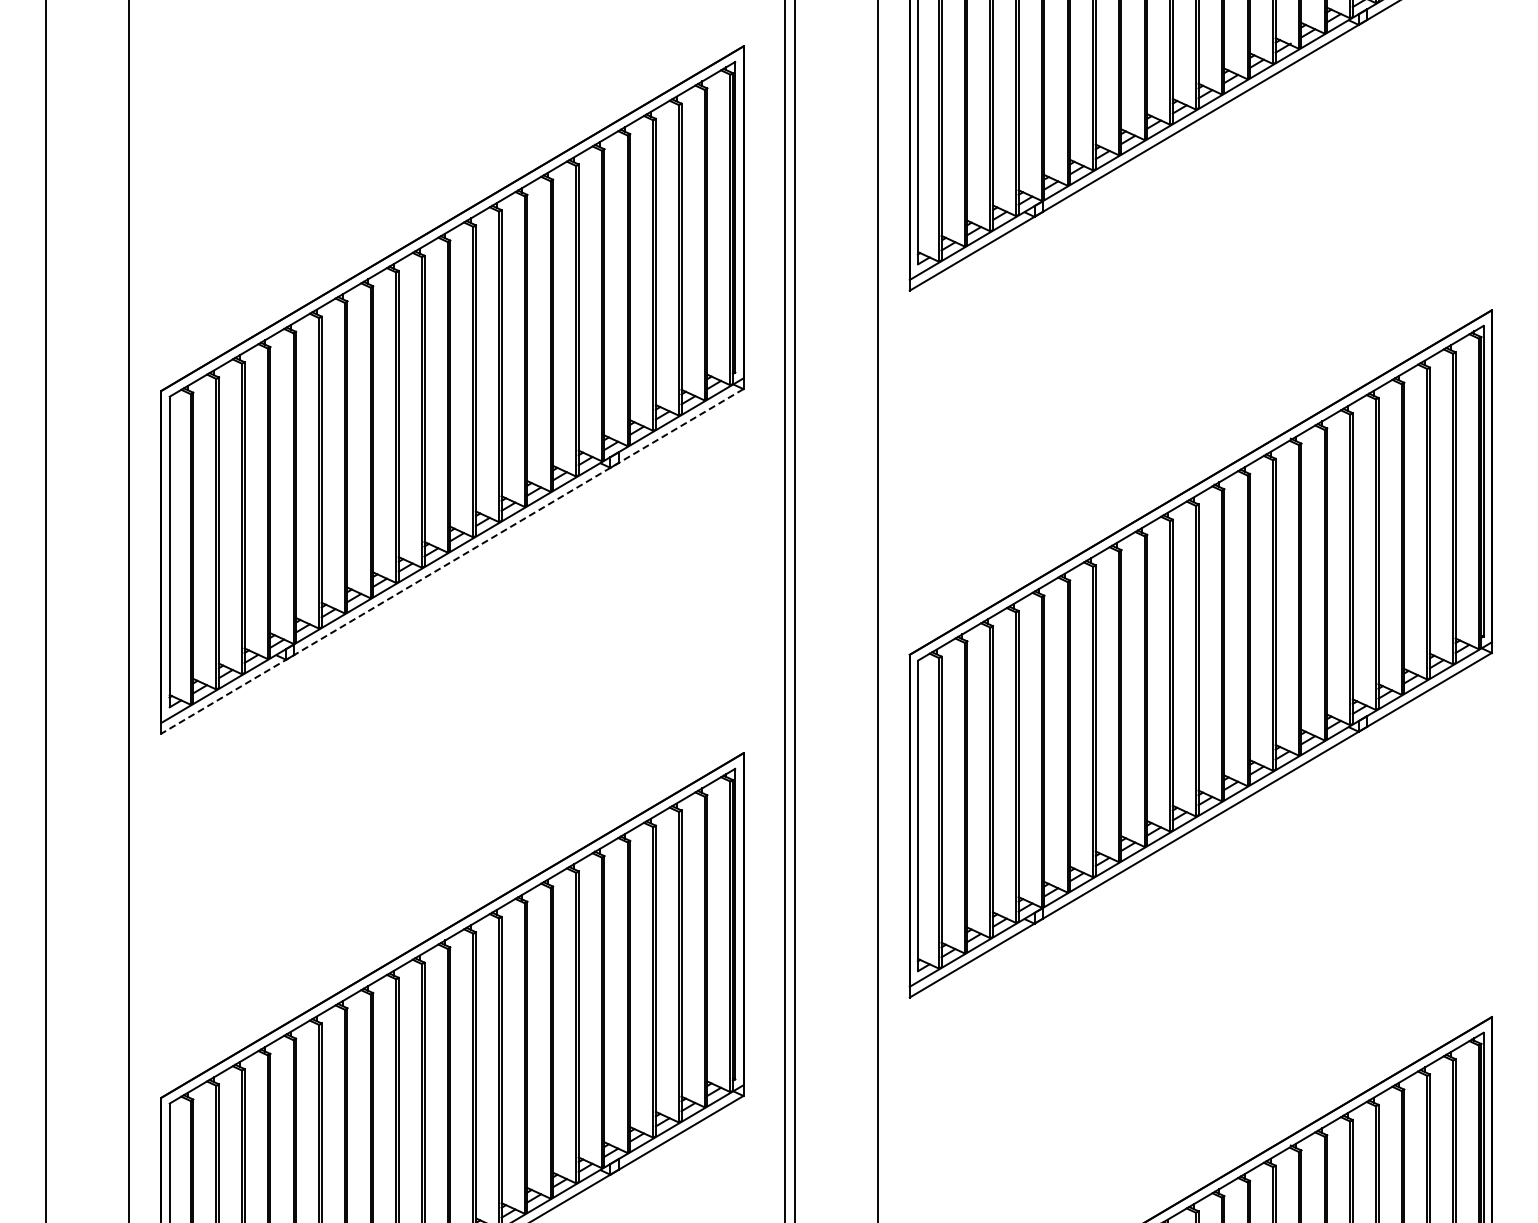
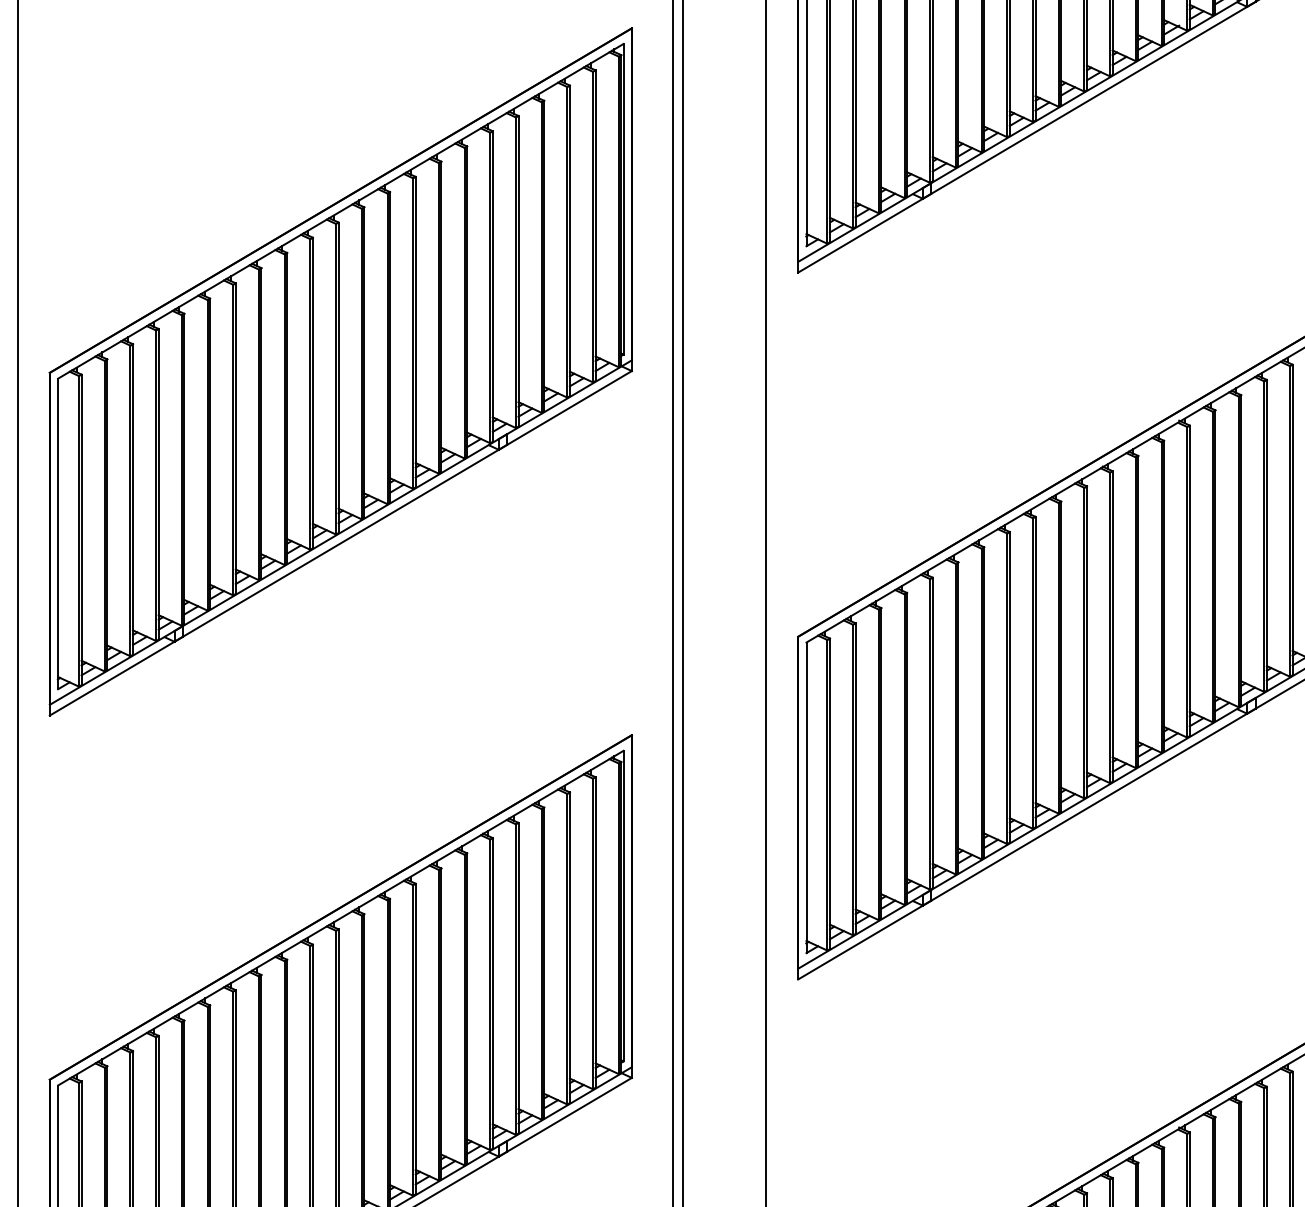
line: (452, 561) -> (340, 543), dashed -> solid

